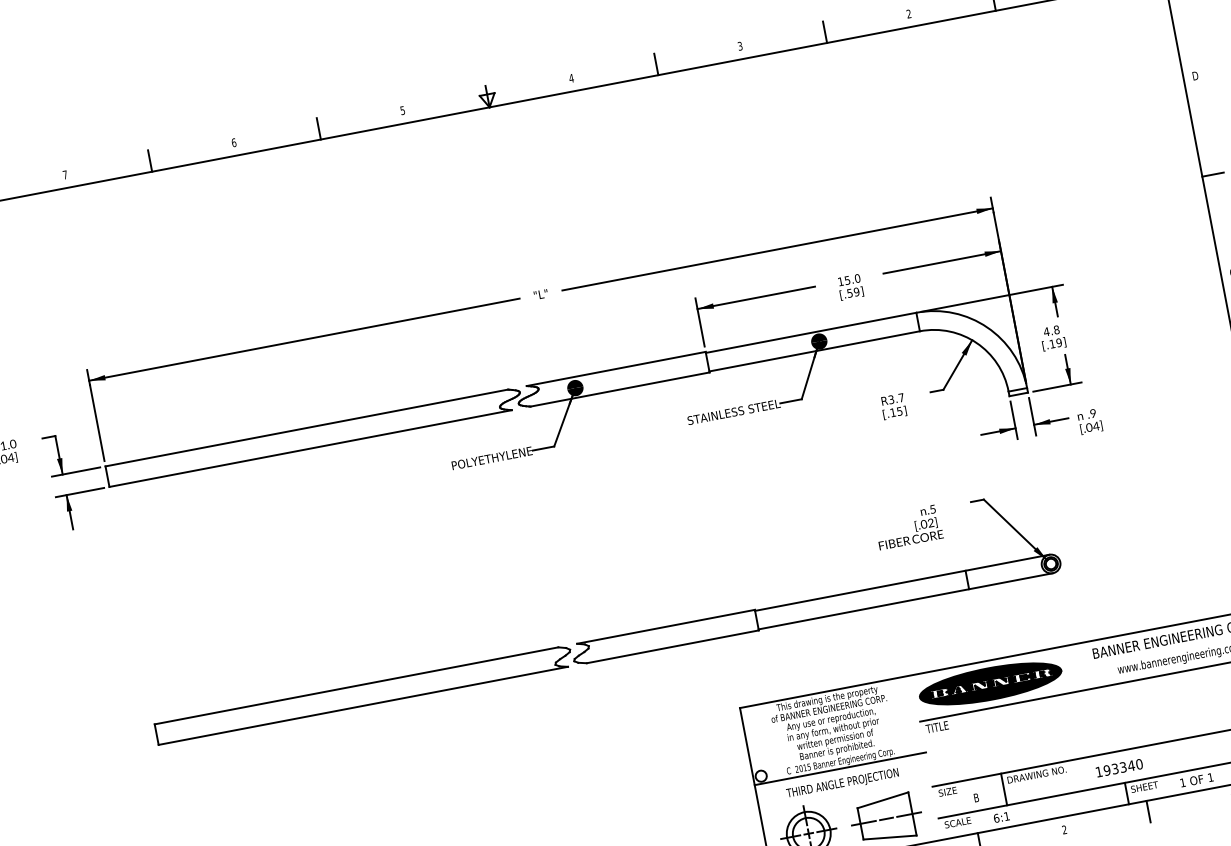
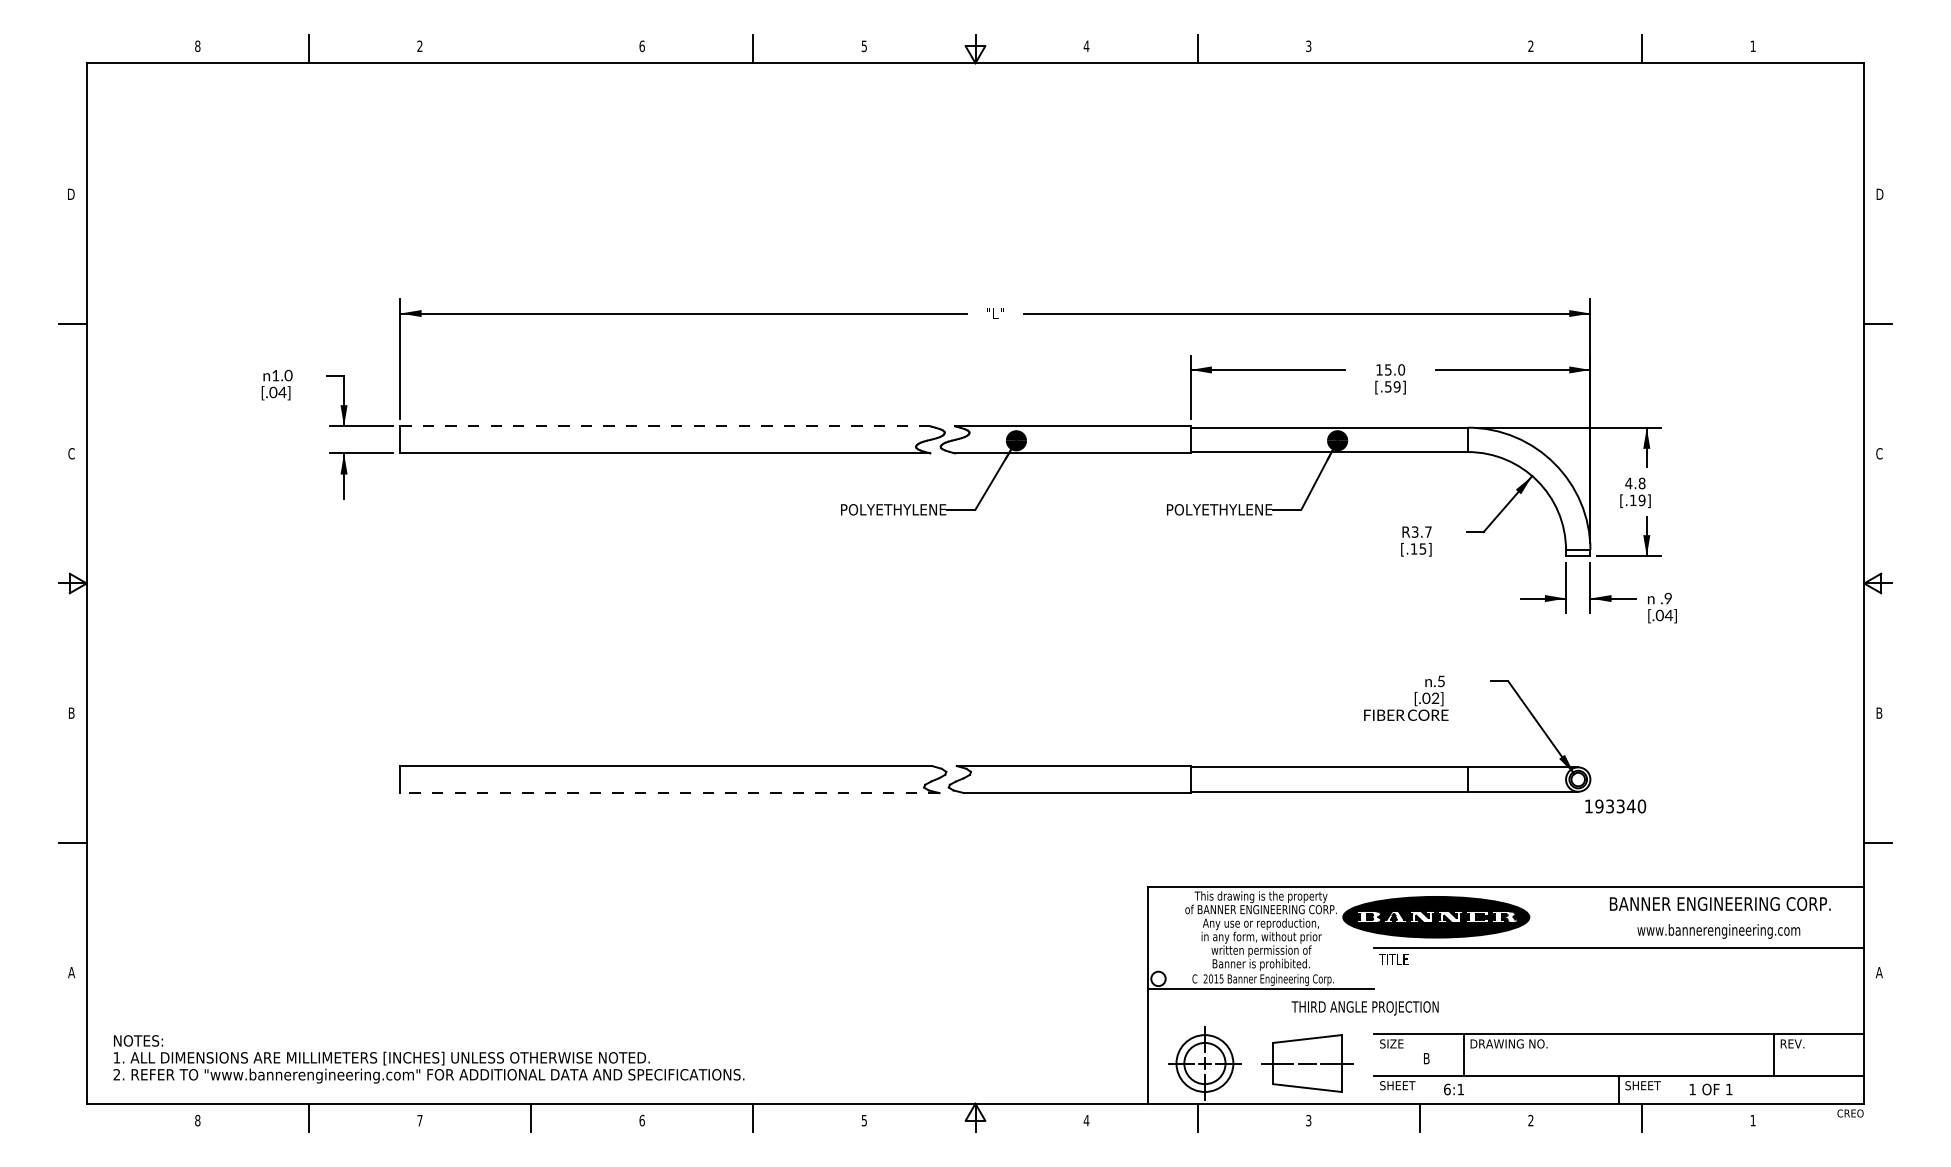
line: (824, 32) -> (1419, 49), removed
line: (150, 161) -> (531, 49), removed
text: (64, 174) -> (419, 45), 7 -> 2
text: (733, 412) -> (1211, 509), STAINLESS STEEL -> POLYETHYLENE
line: (306, 428) -> (665, 426), solid -> dashed
part: (990, 684) -> (1436, 917), moved
line: (363, 706) -> (670, 793), solid -> dashed
text: (1119, 768) -> (1615, 806), moved
text: (842, 784) -> (1364, 1008), moved
text: (961, 821) -> (1401, 1085), SCALE -> SHEET

